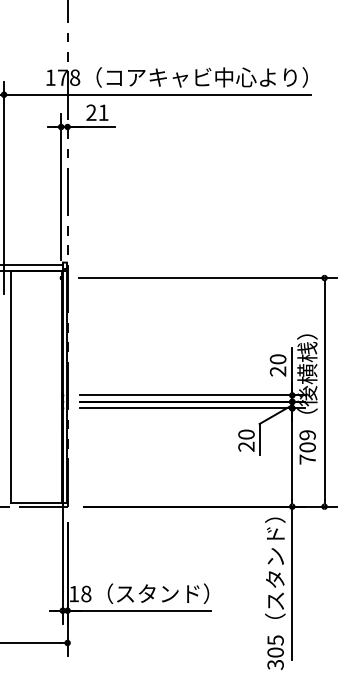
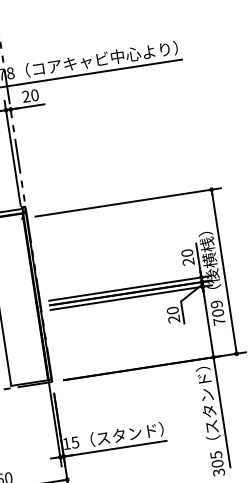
text: (103, 112) -> (34, 95), 21 -> 20
text: (86, 593) -> (75, 442), 18 -> 15

